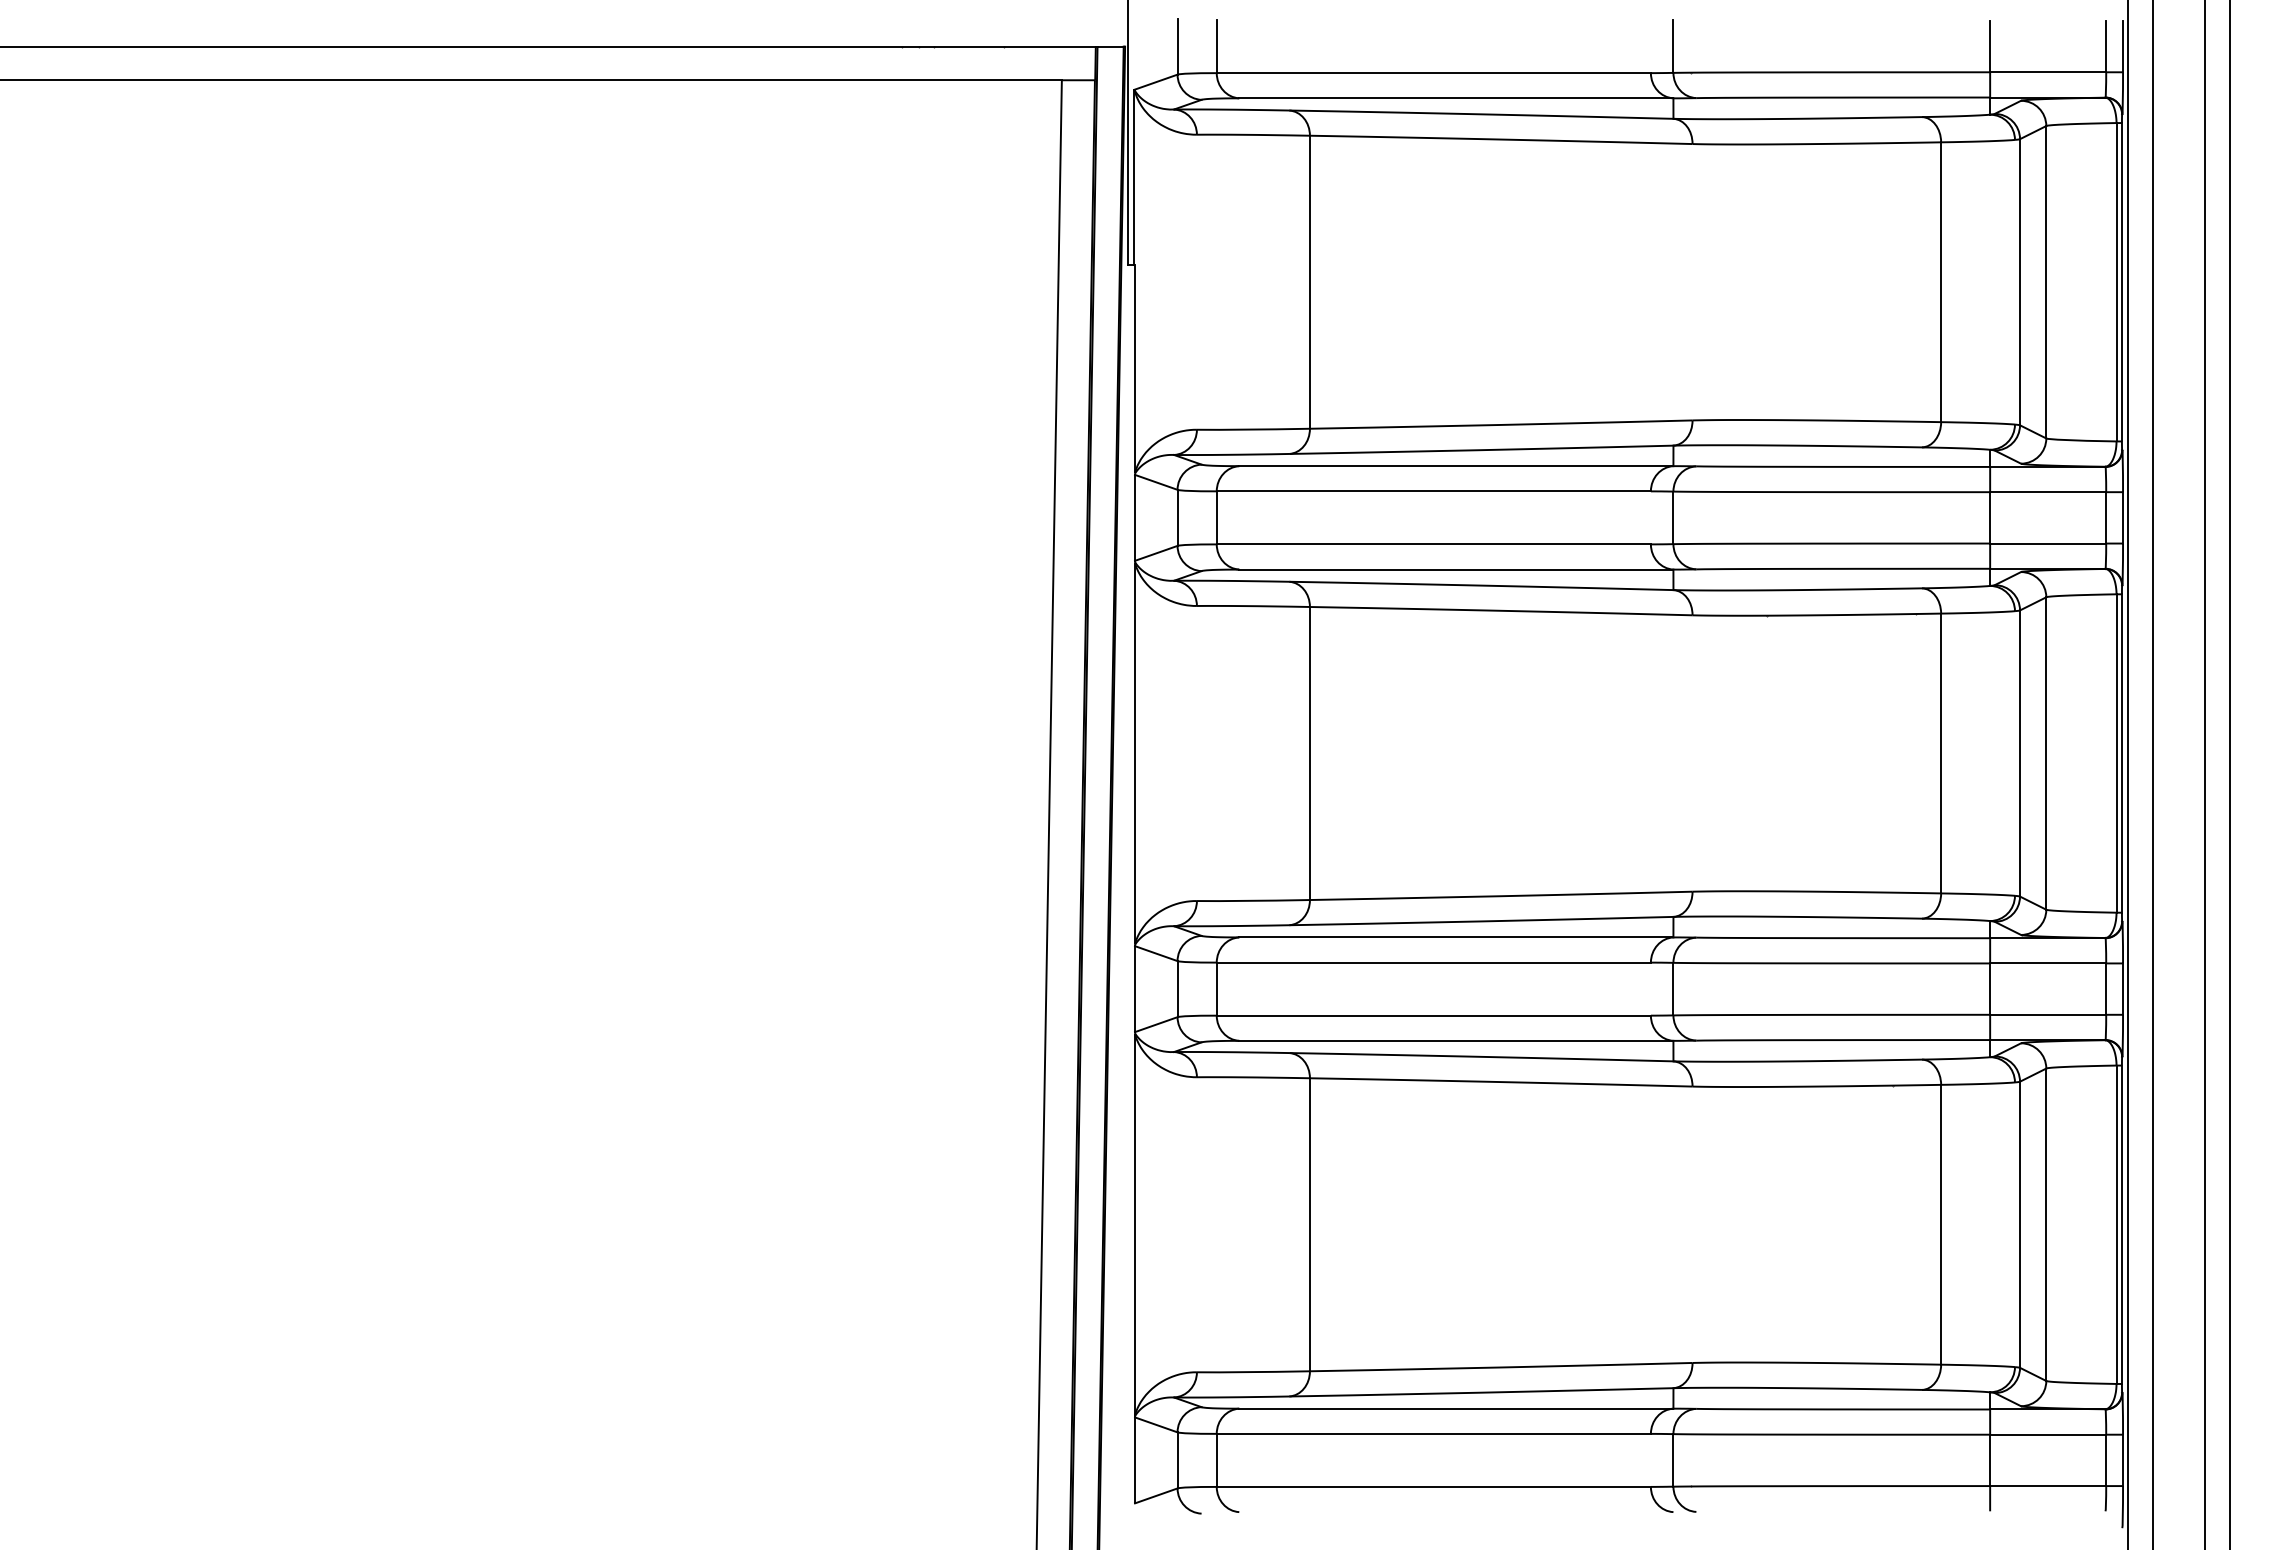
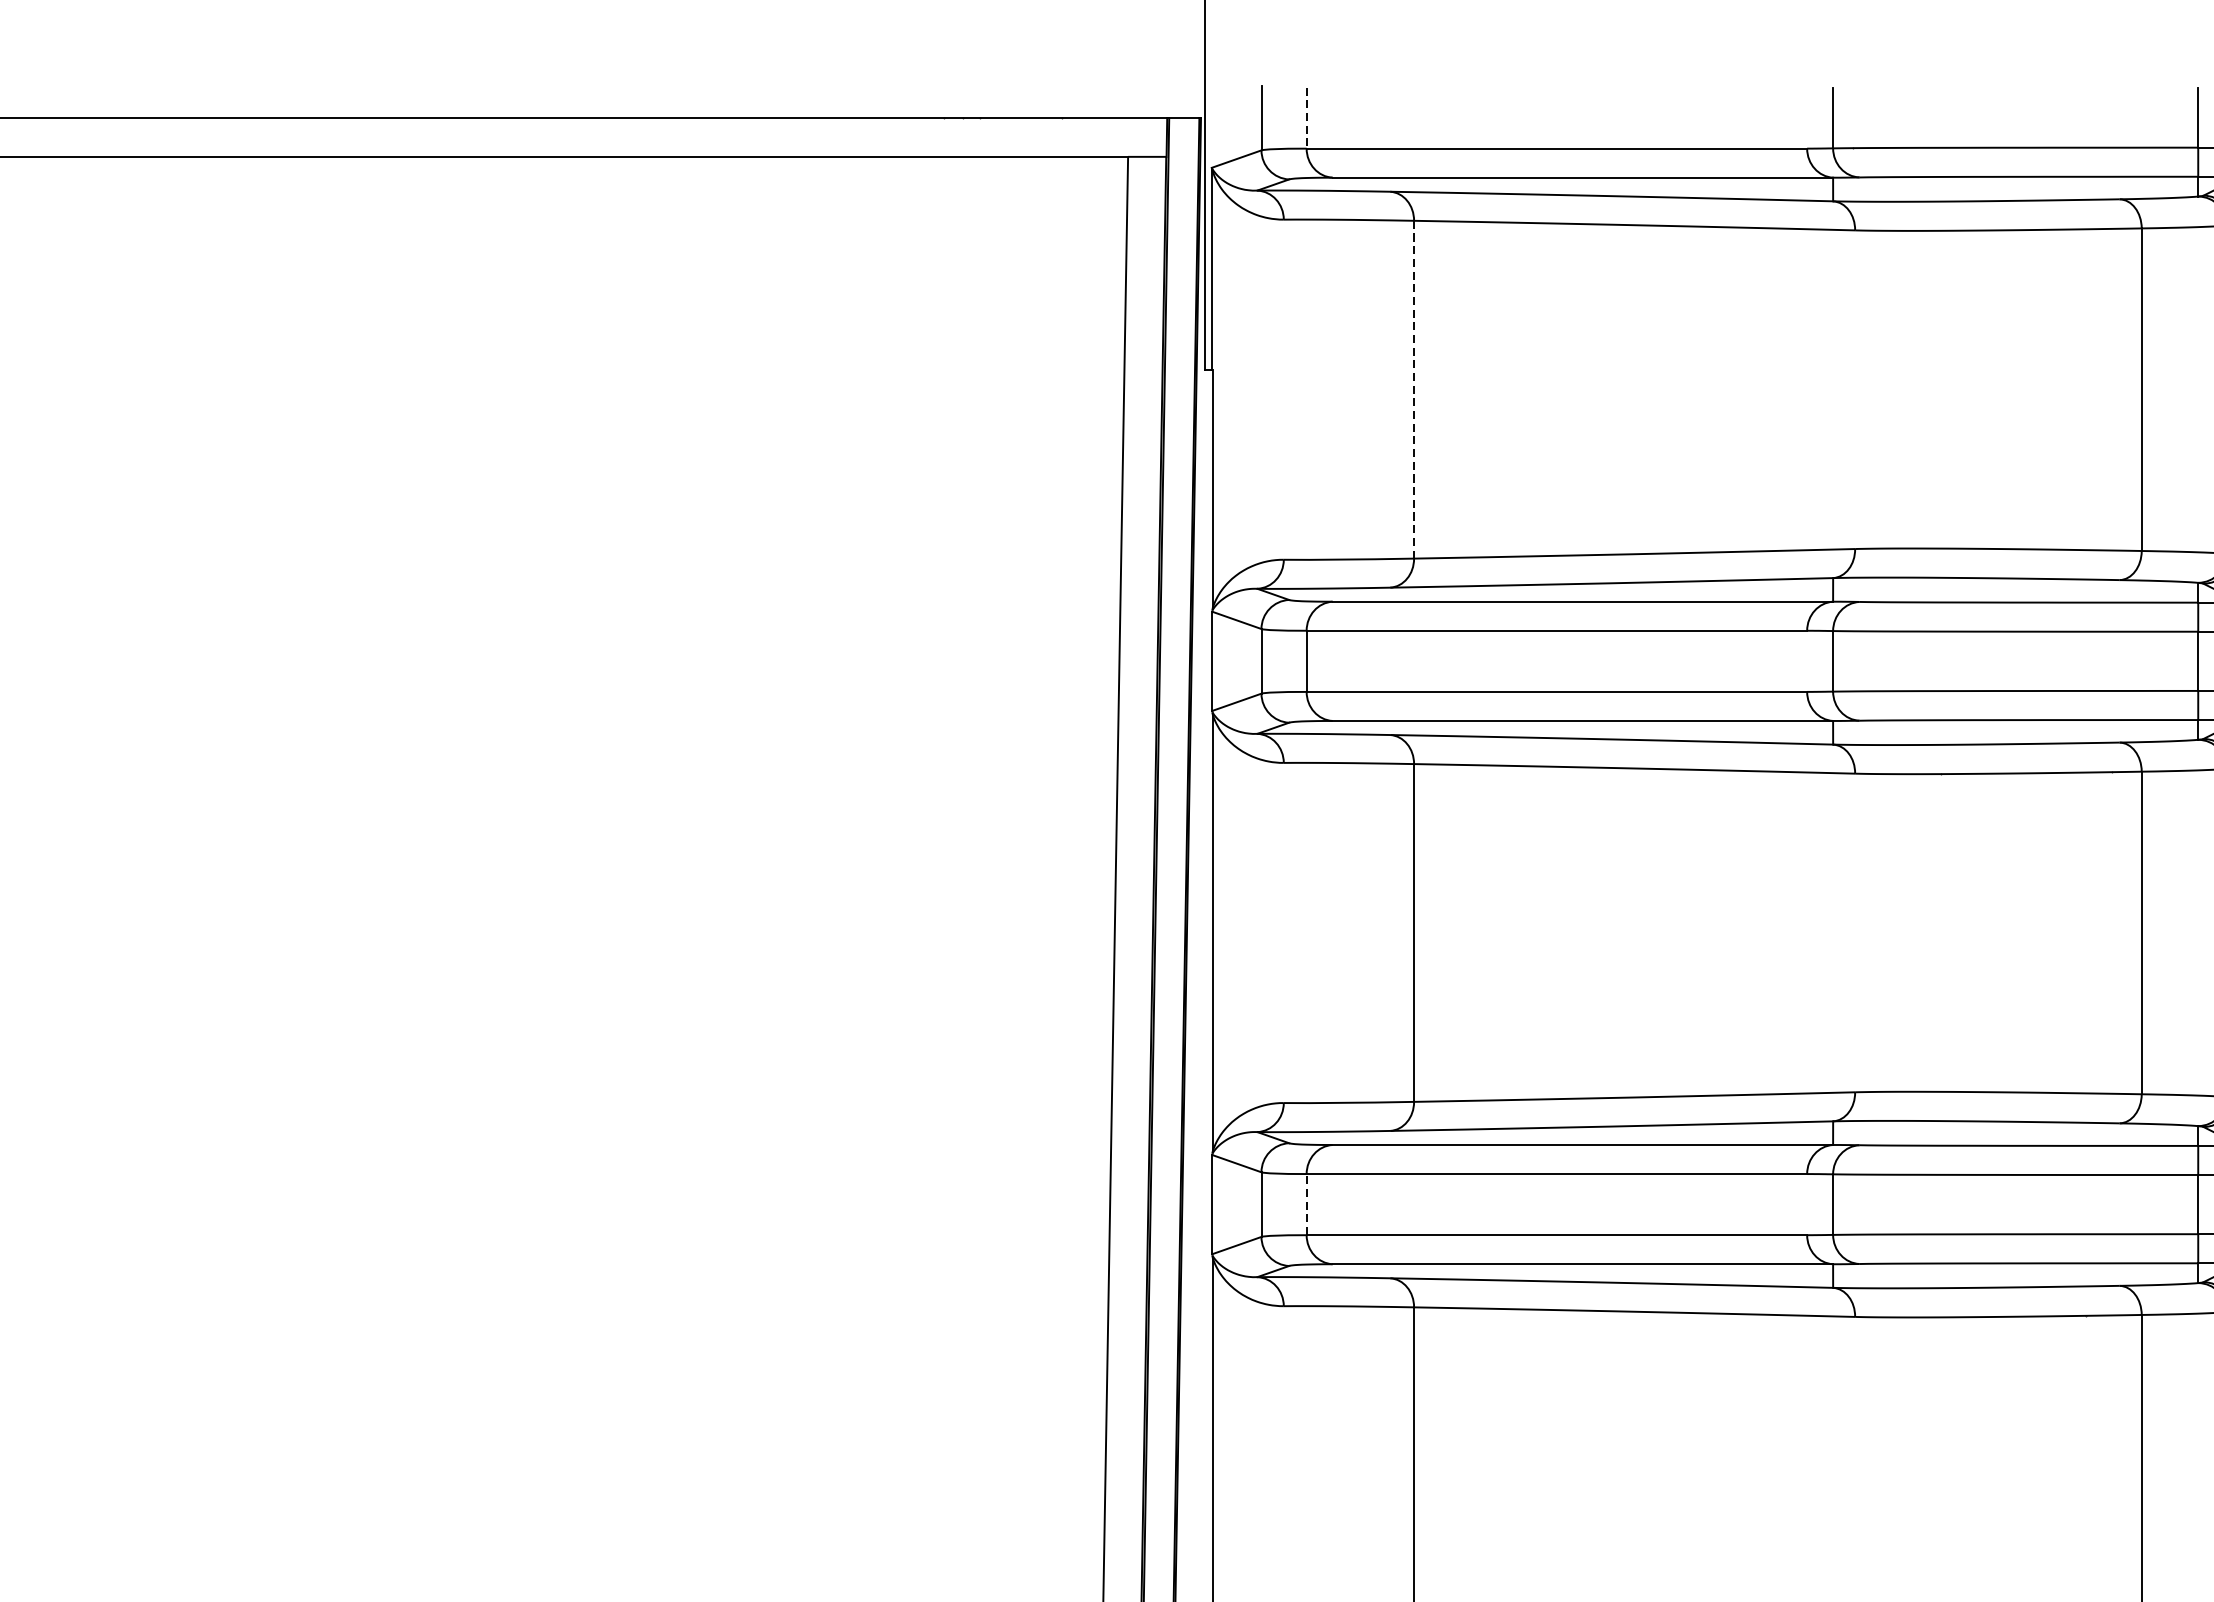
line: (1216, 46) -> (1306, 117), solid -> dashed
line: (1309, 282) -> (1413, 390), solid -> dashed
line: (1216, 989) -> (1306, 1205), solid -> dashed

